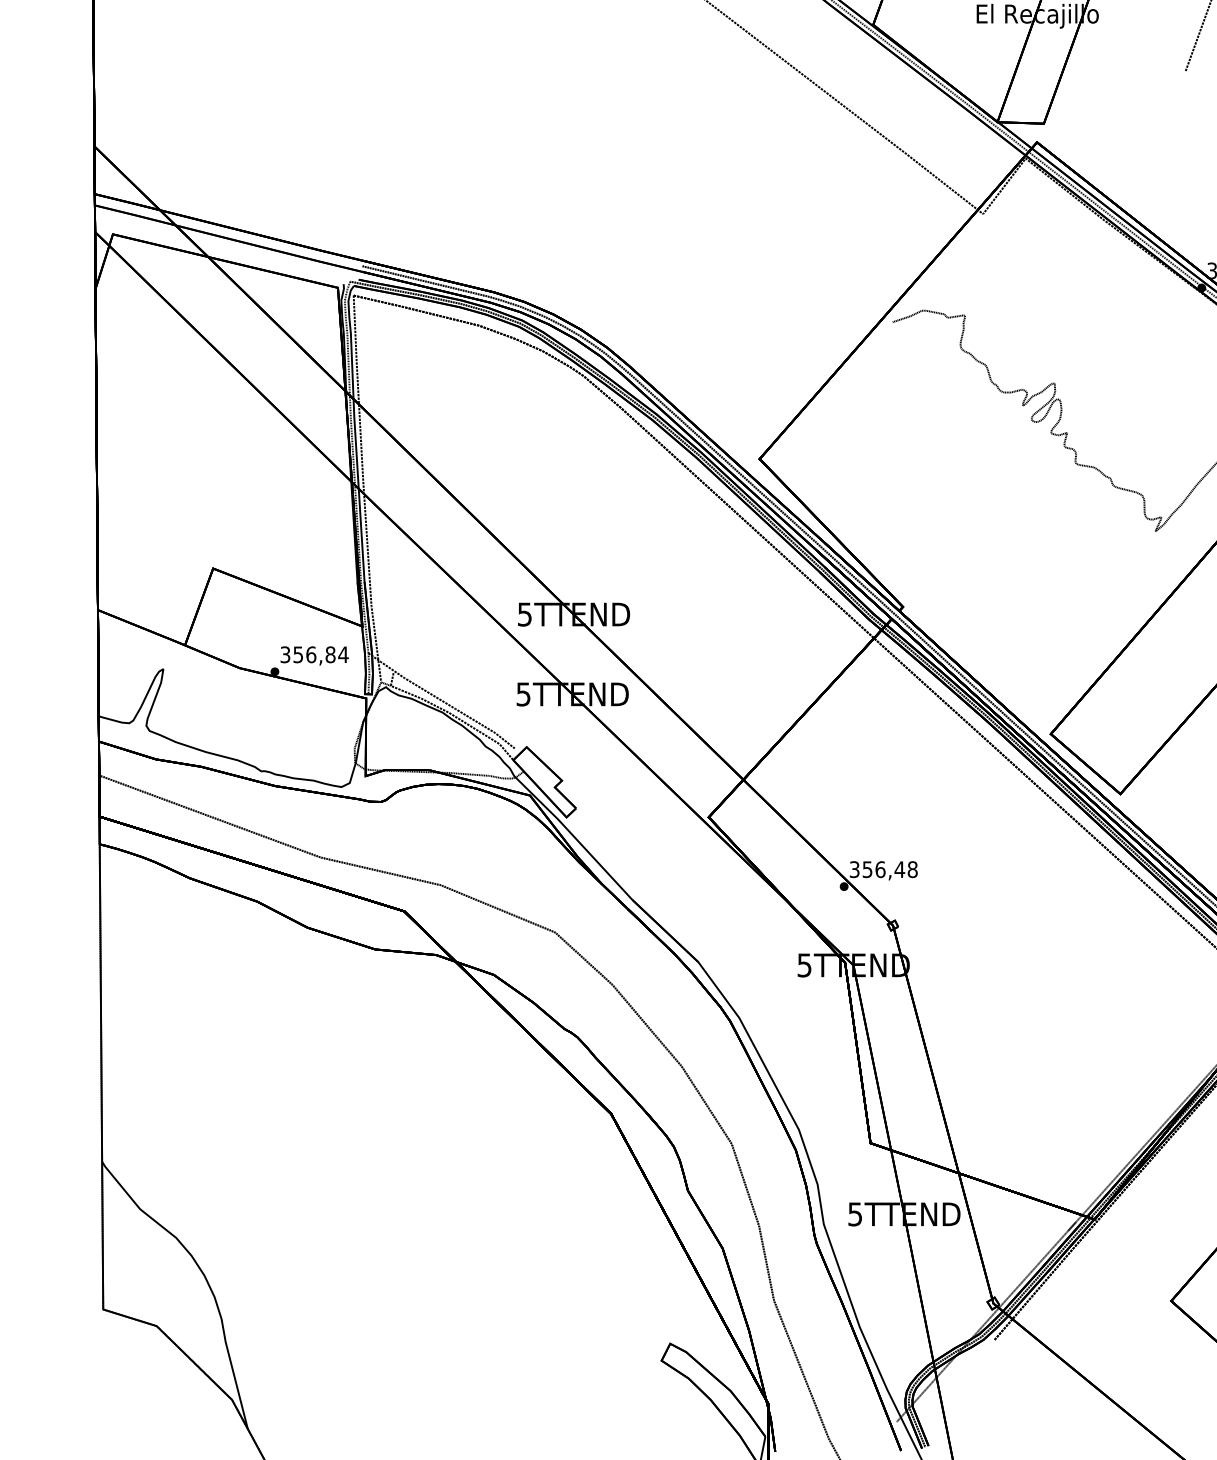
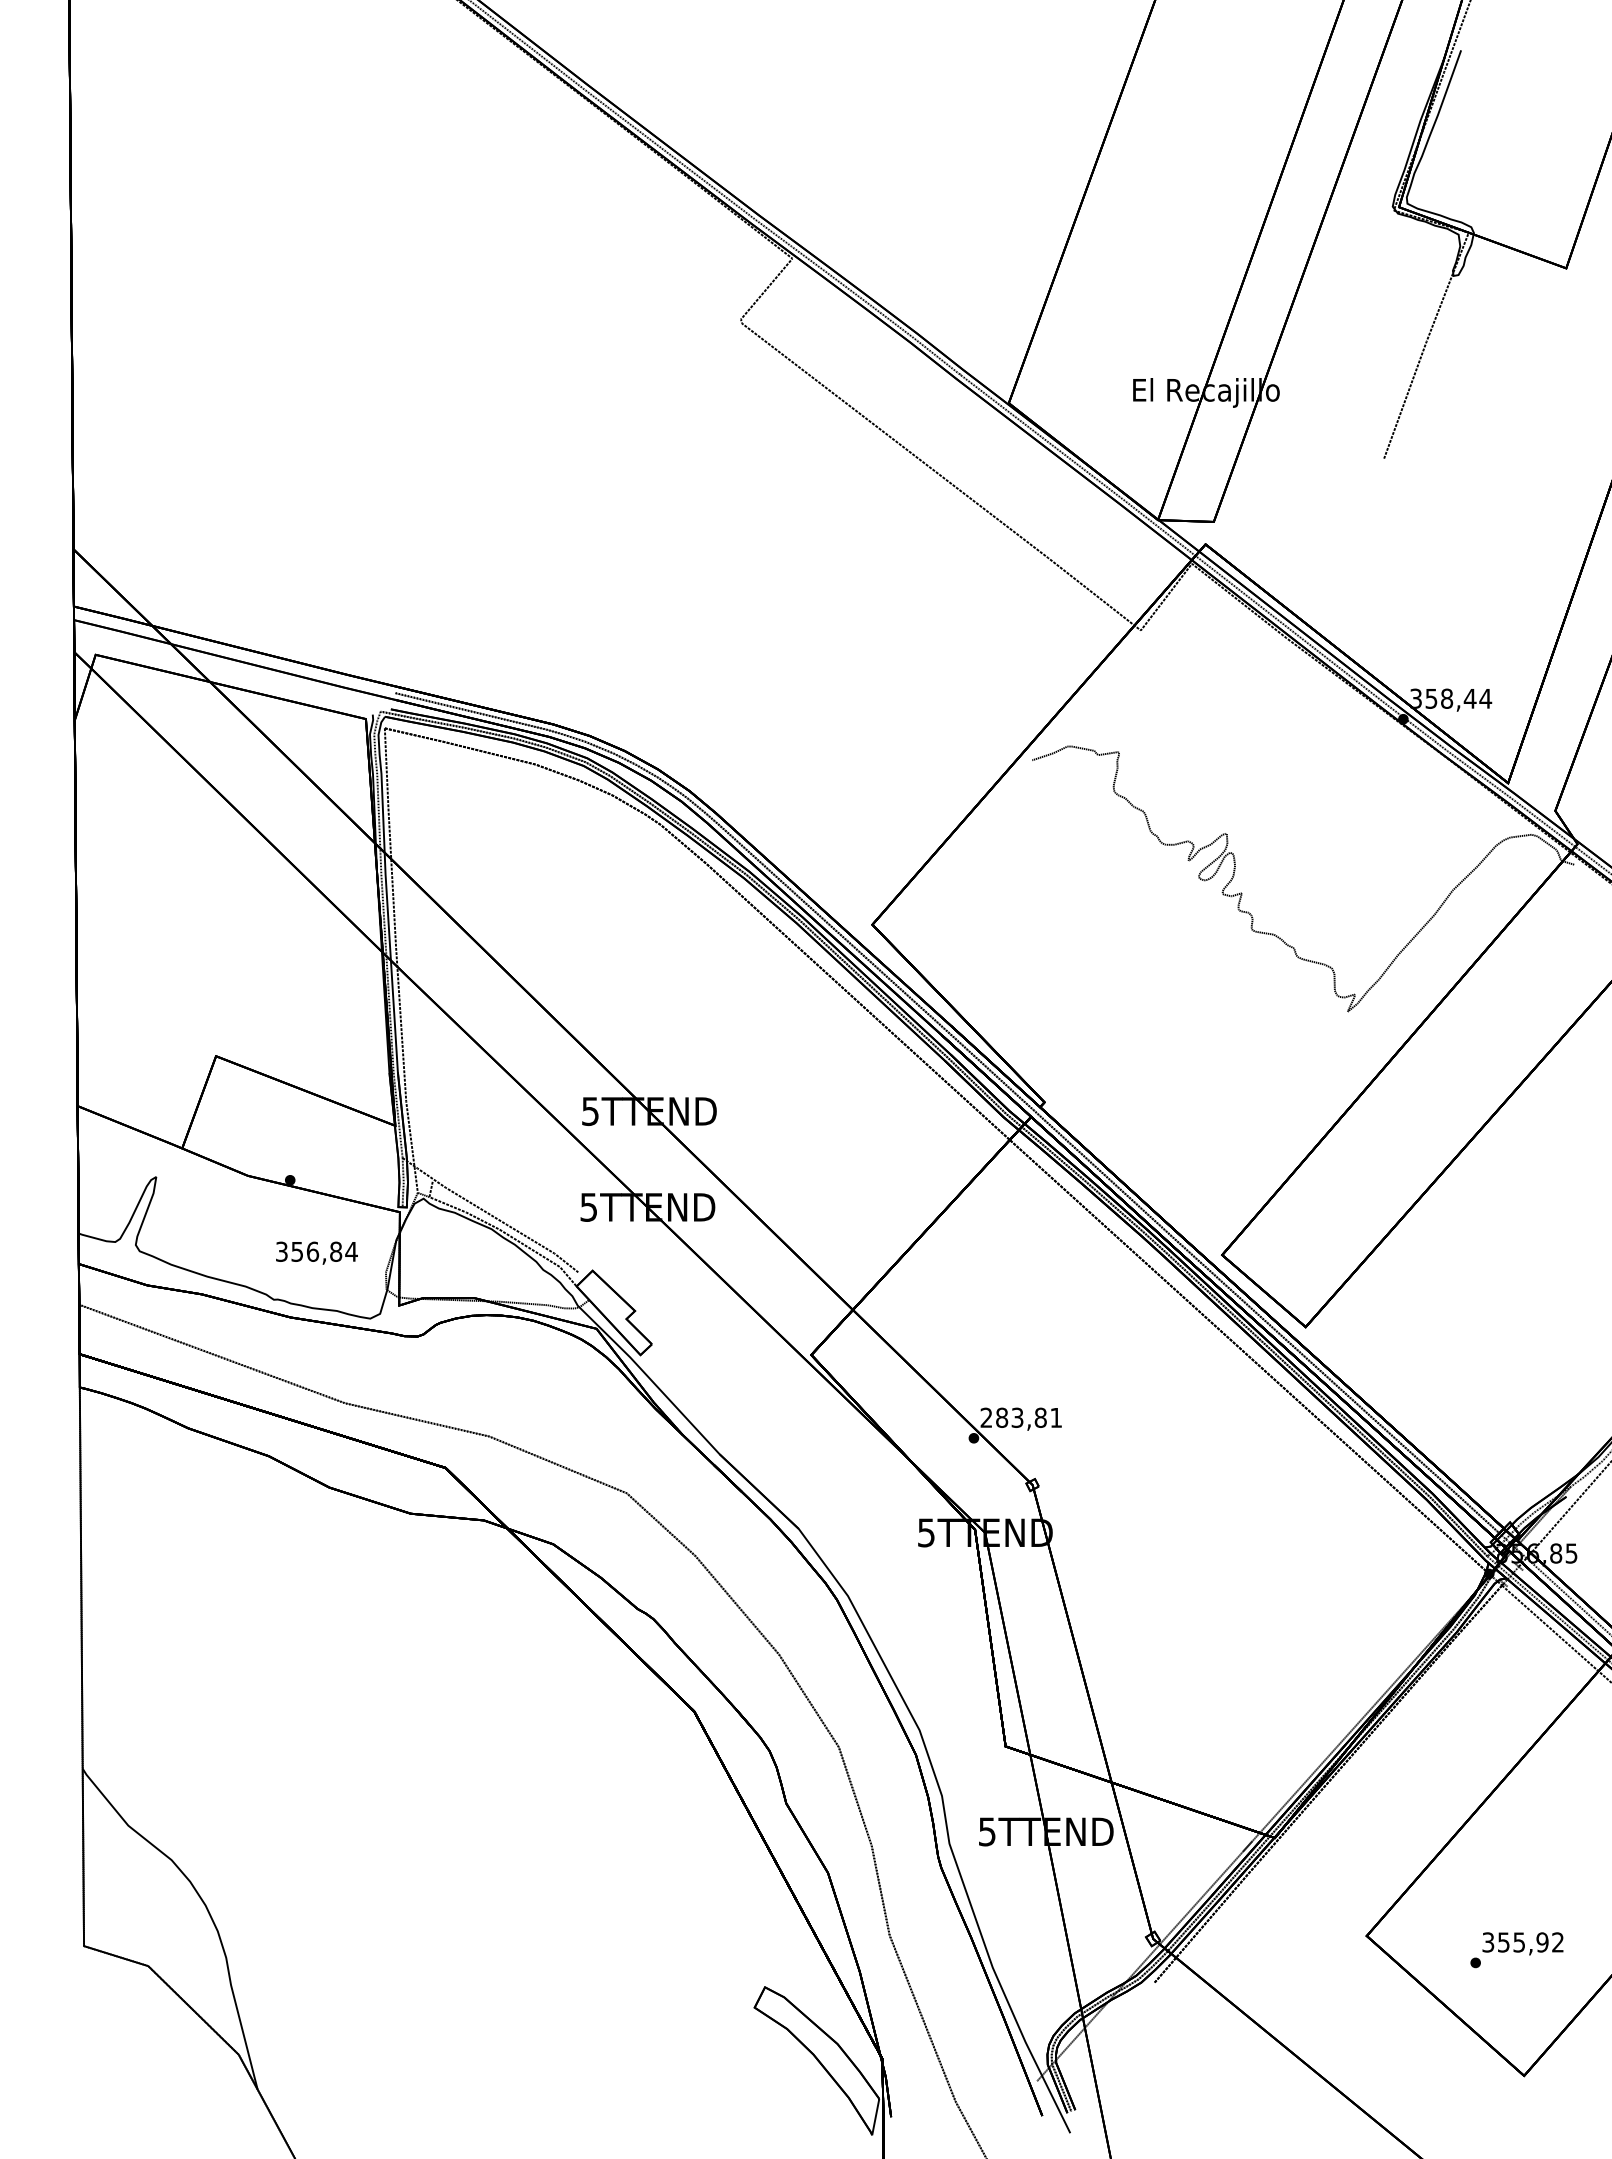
text: (314, 655) -> (316, 1252), moved
text: (883, 869) -> (1021, 1417), 356,48 -> 283,81

